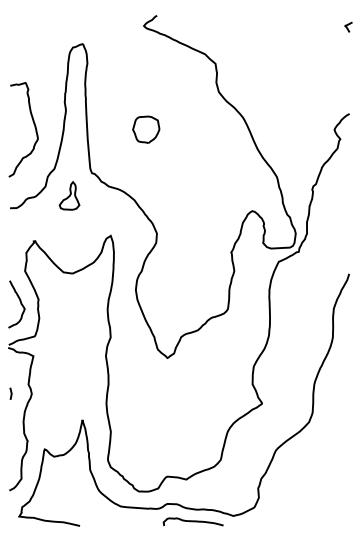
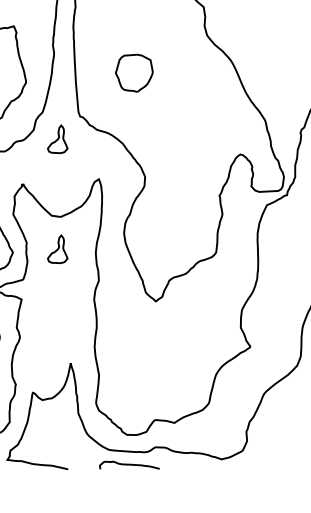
part: (146, 129) -> (134, 72), size x1.4
part: (69, 305) -> (57, 248), added
curve: (192, 521) -> (128, 464), moved

